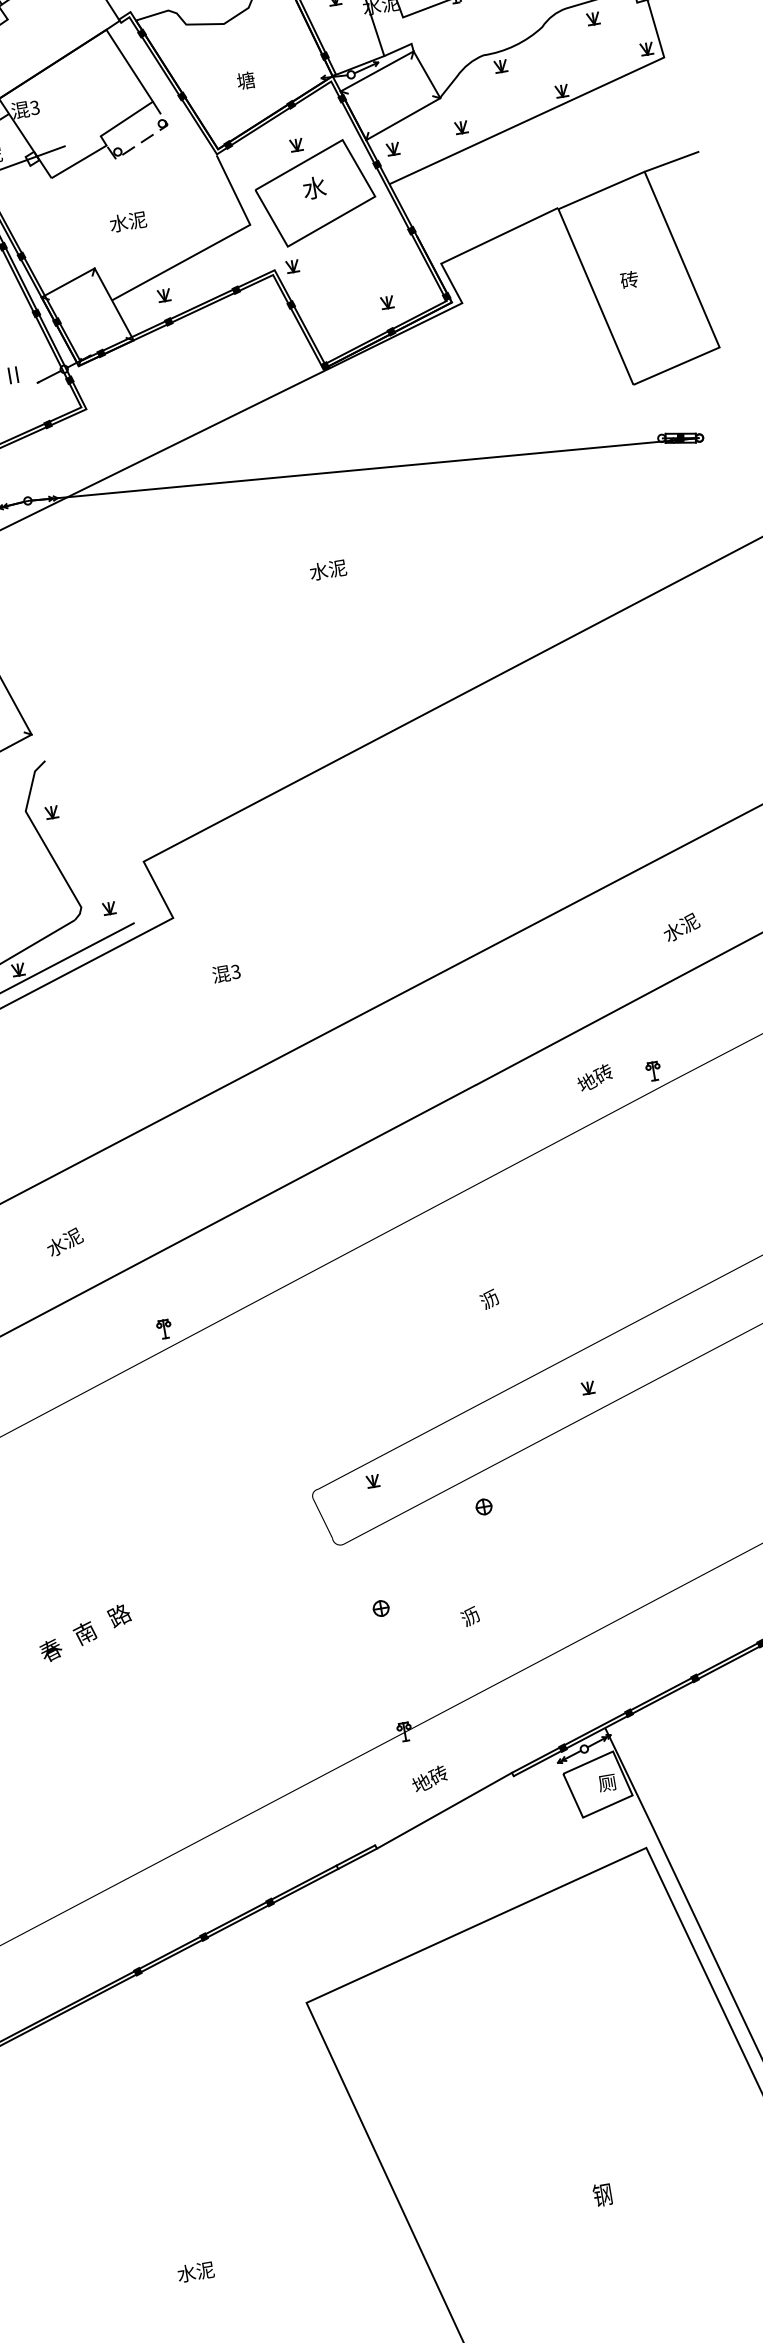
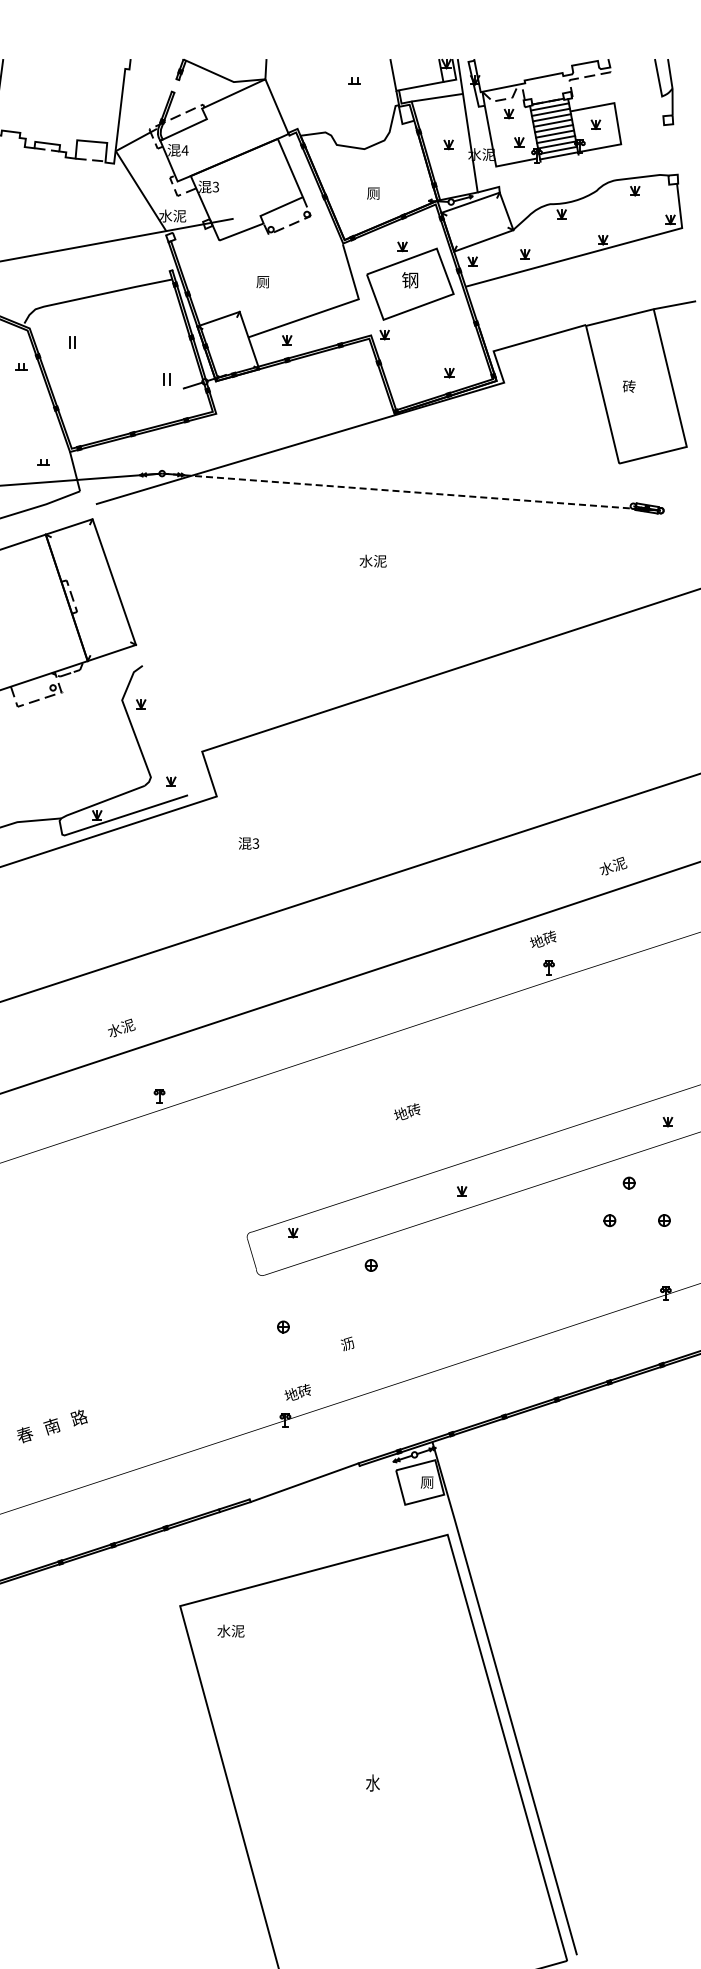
text: (245, 80) -> (373, 193), 塘 -> 厕
text: (314, 186) -> (410, 279), 水 -> 钢
text: (127, 221) -> (269, 281), 水泥 -> 厕
line: (365, 469) -> (412, 492), solid -> dashed
text: (681, 927) -> (613, 866), moved
text: (594, 1076) -> (543, 938), moved
text: (64, 1241) -> (121, 1027), moved
text: (497, 1295) -> (407, 1112), 沥 -> 地砖
text: (85, 1633) -> (52, 1426), moved
text: (429, 1778) -> (297, 1392), moved
text: (602, 2194) -> (372, 1782), 钢 -> 水
text: (195, 2271) -> (230, 1630), moved

